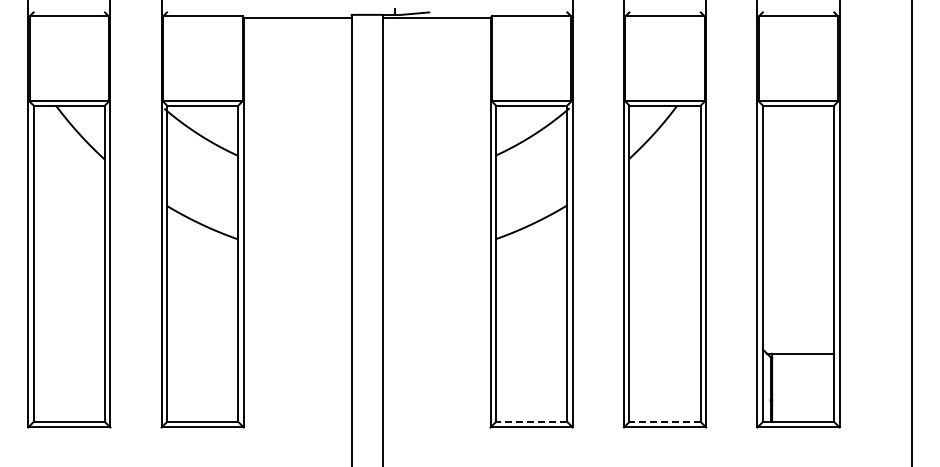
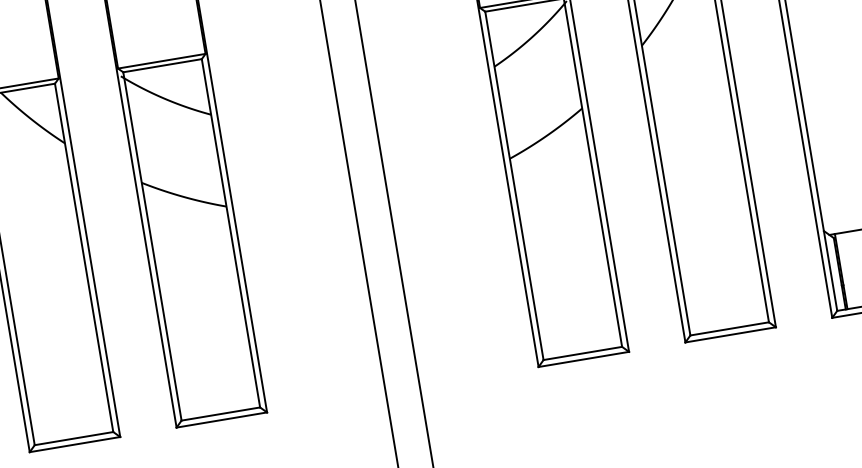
line: (531, 422) -> (582, 354), dashed -> solid
line: (665, 422) -> (730, 329), dashed -> solid

